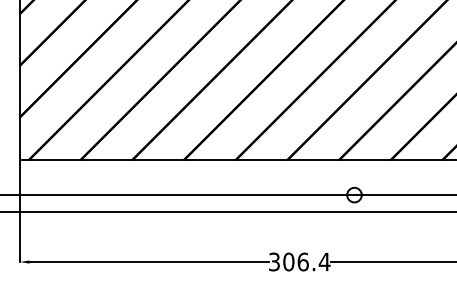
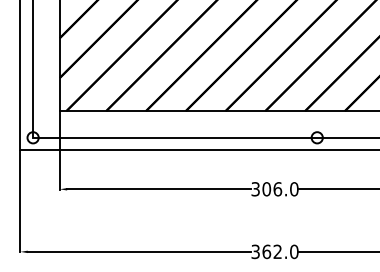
text: (323, 262) -> (293, 189), 306.4 -> 306.0

